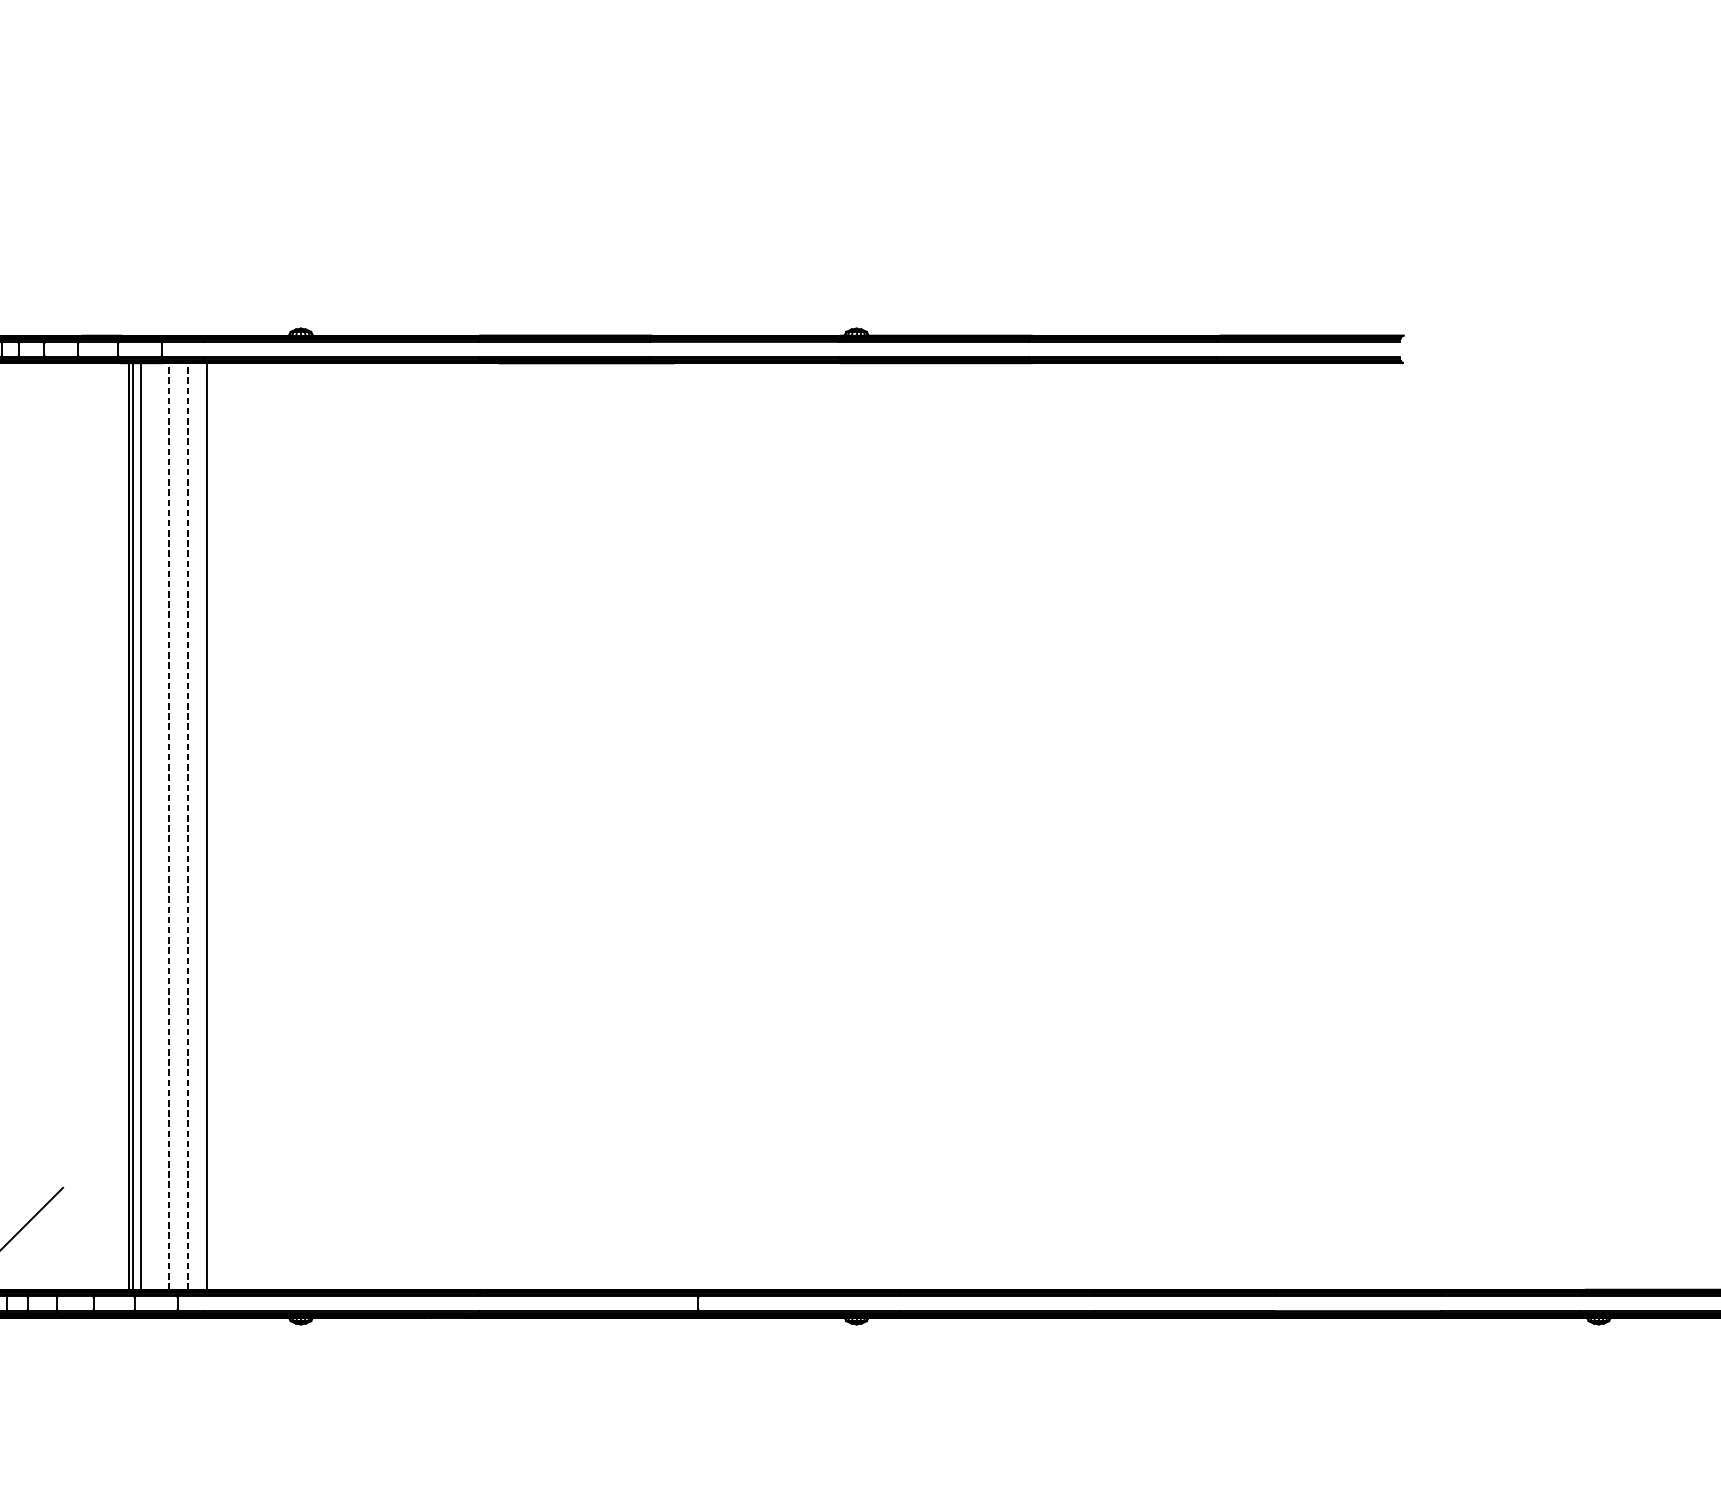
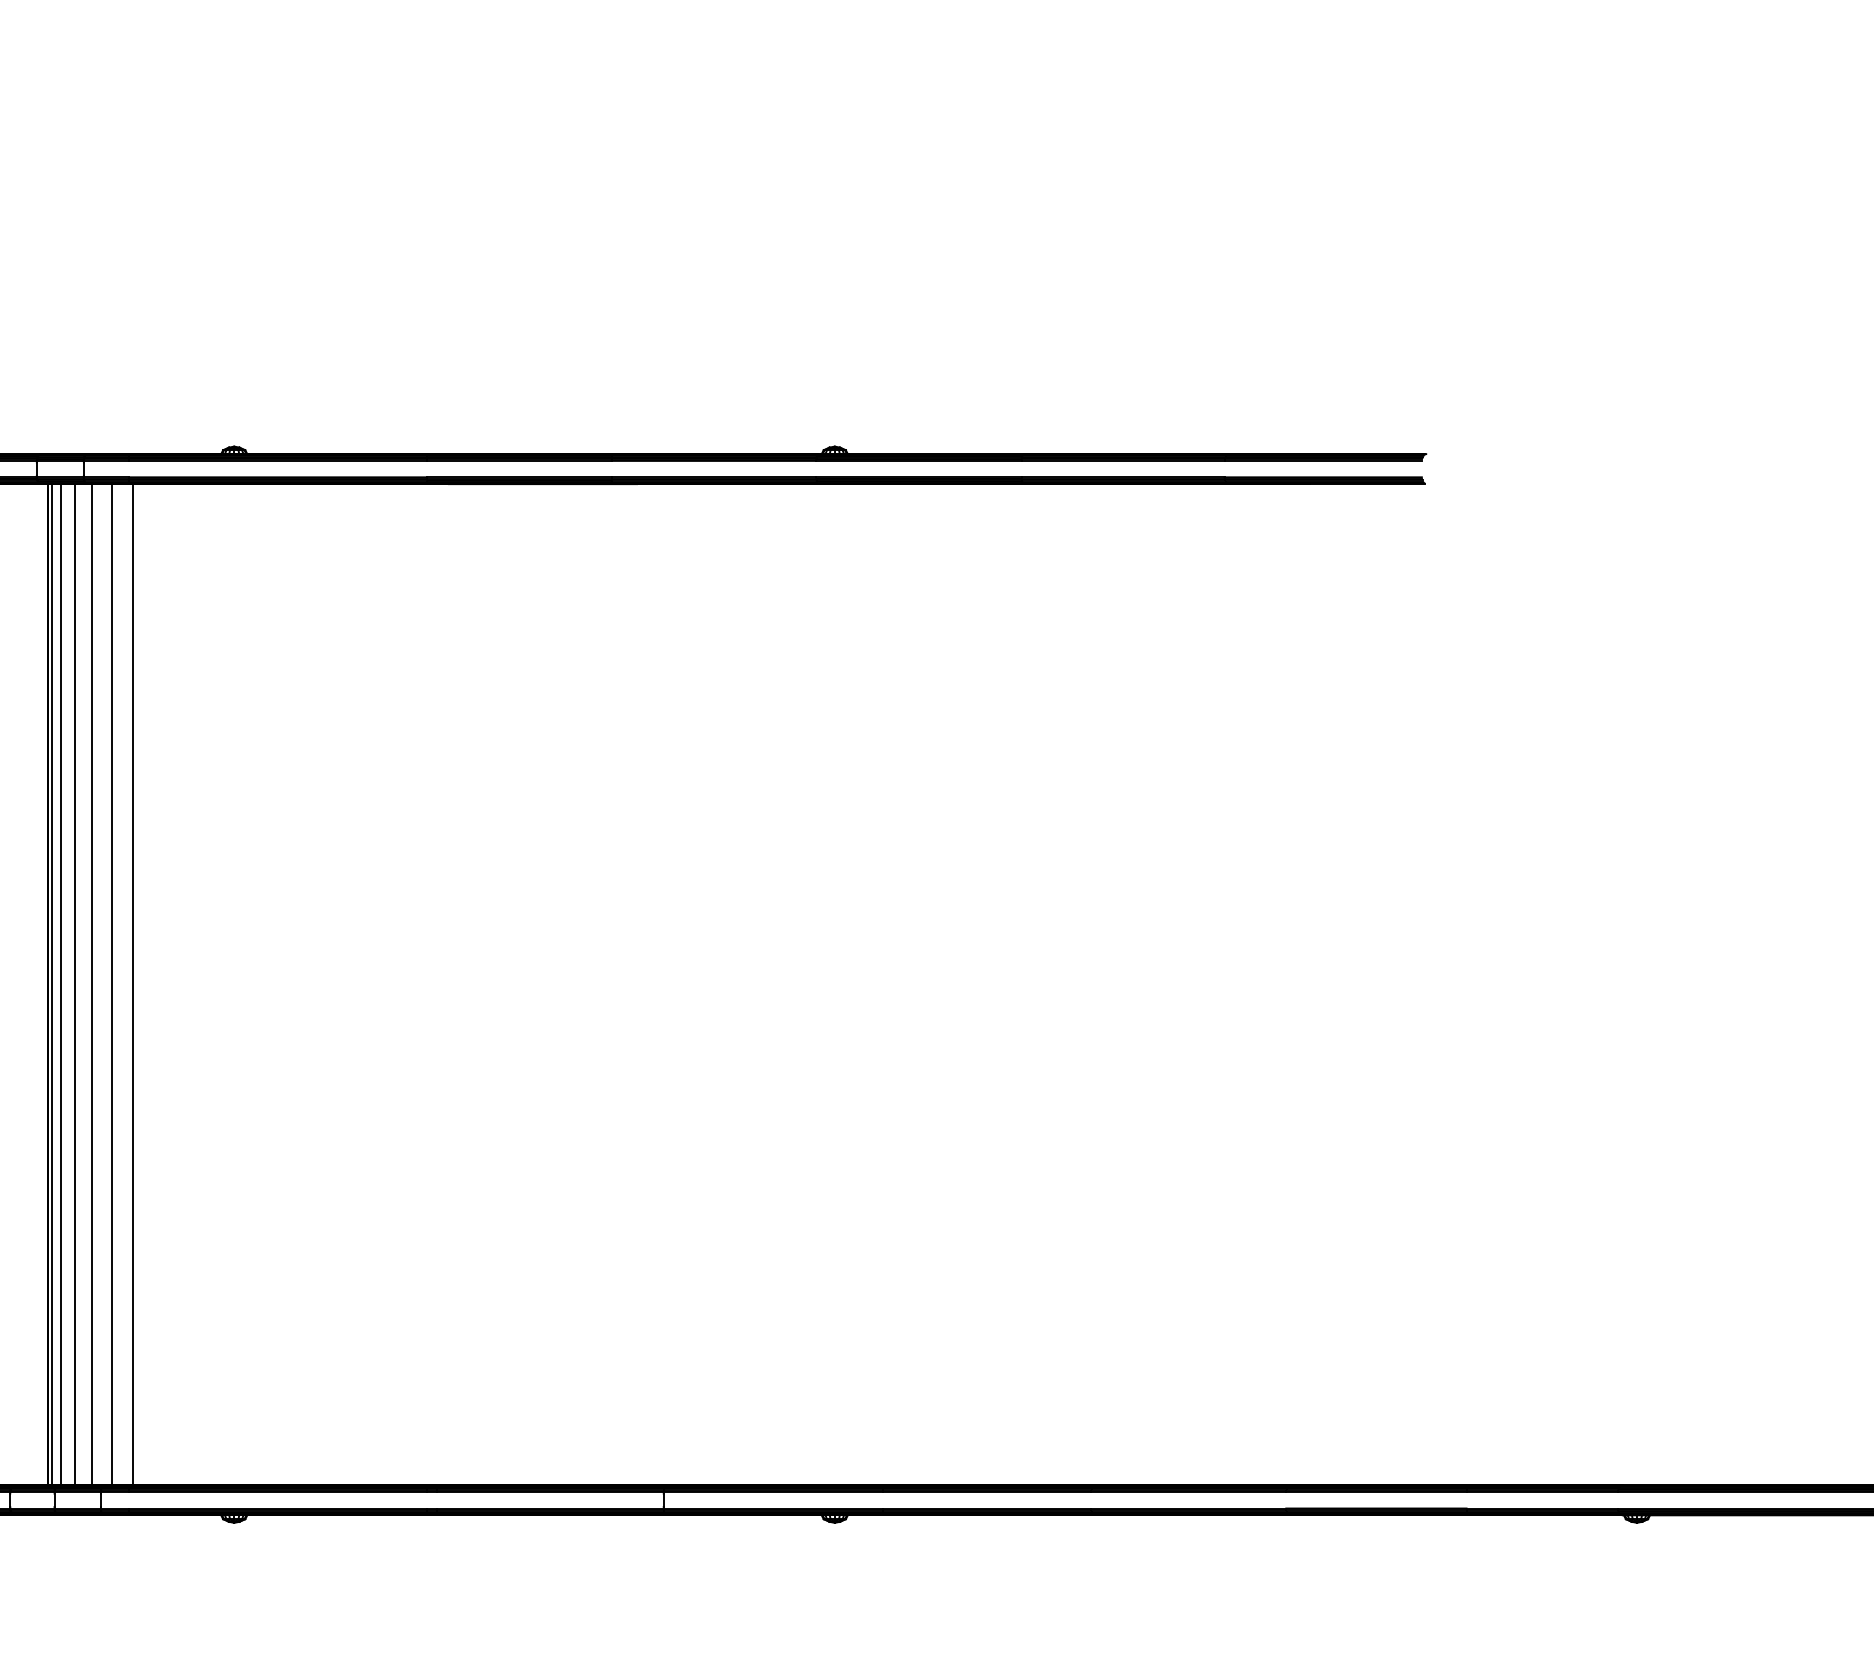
line: (153, 826) -> (74, 984), added
line: (169, 826) -> (92, 984), dashed -> solid
line: (188, 826) -> (112, 984), dashed -> solid

